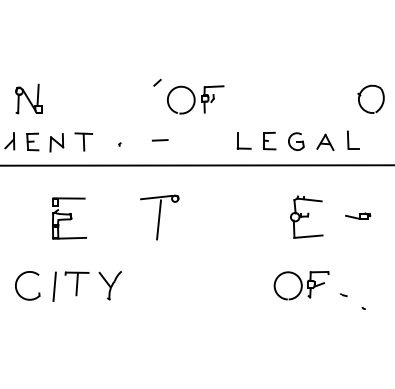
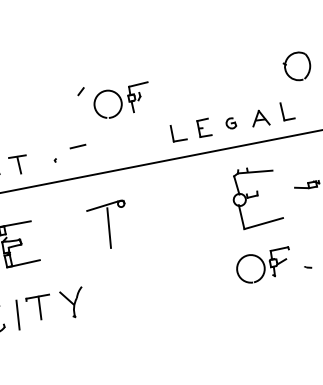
line: (159, 140) -> (77, 146), moved
part: (296, 141) -> (231, 123), size x0.6
part: (306, 216) -> (255, 196), size x1.4

